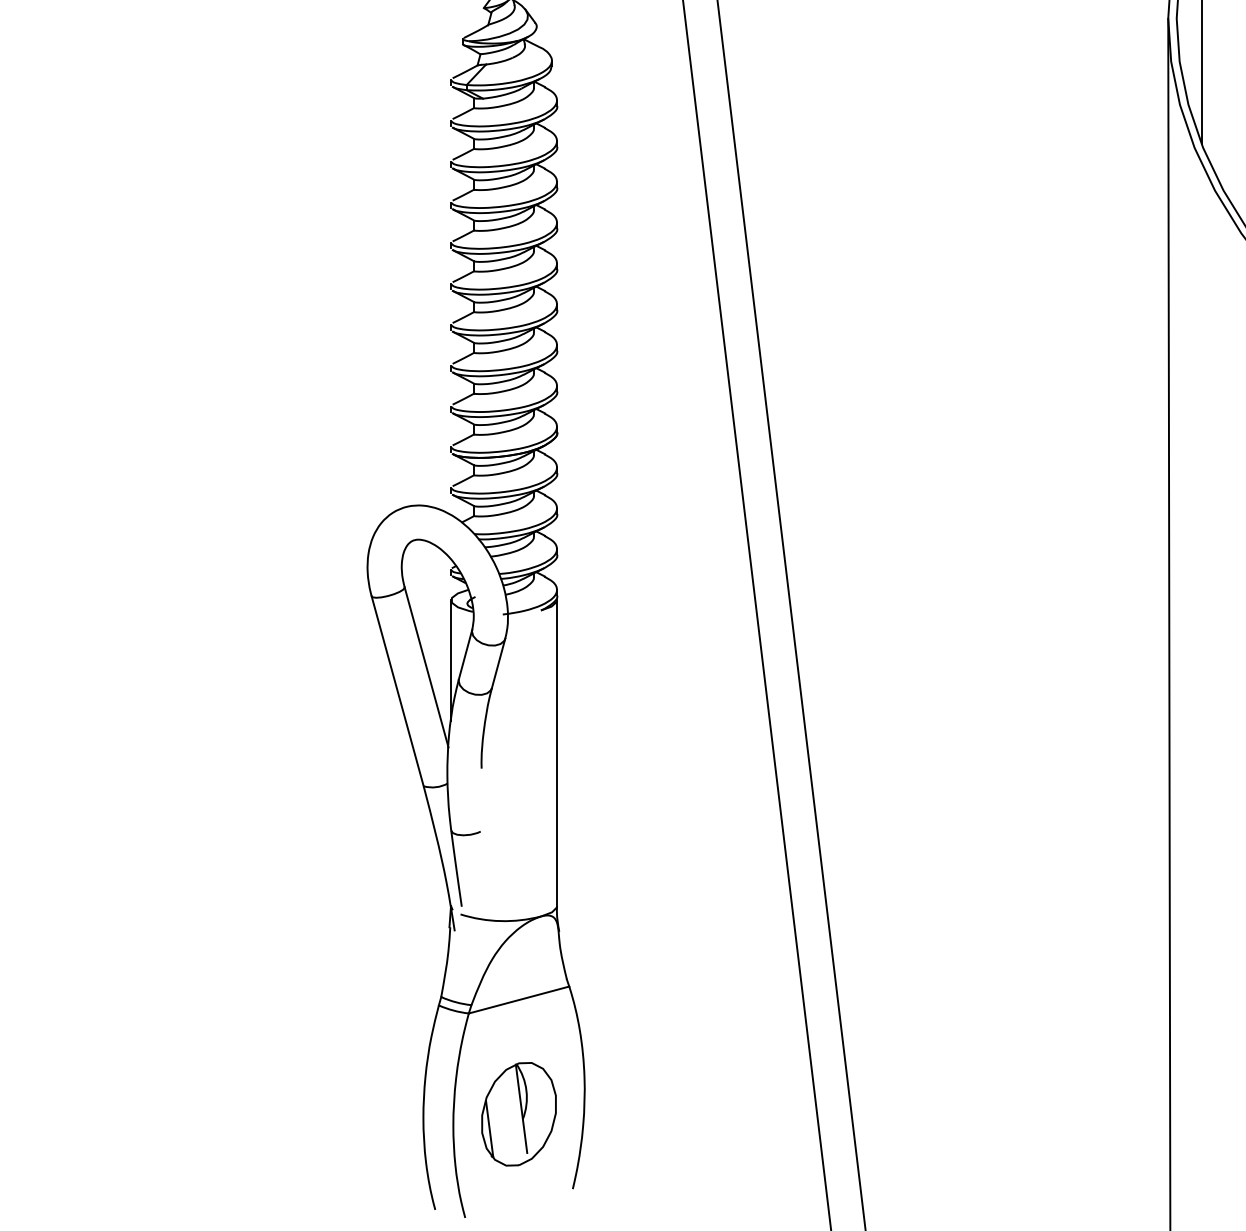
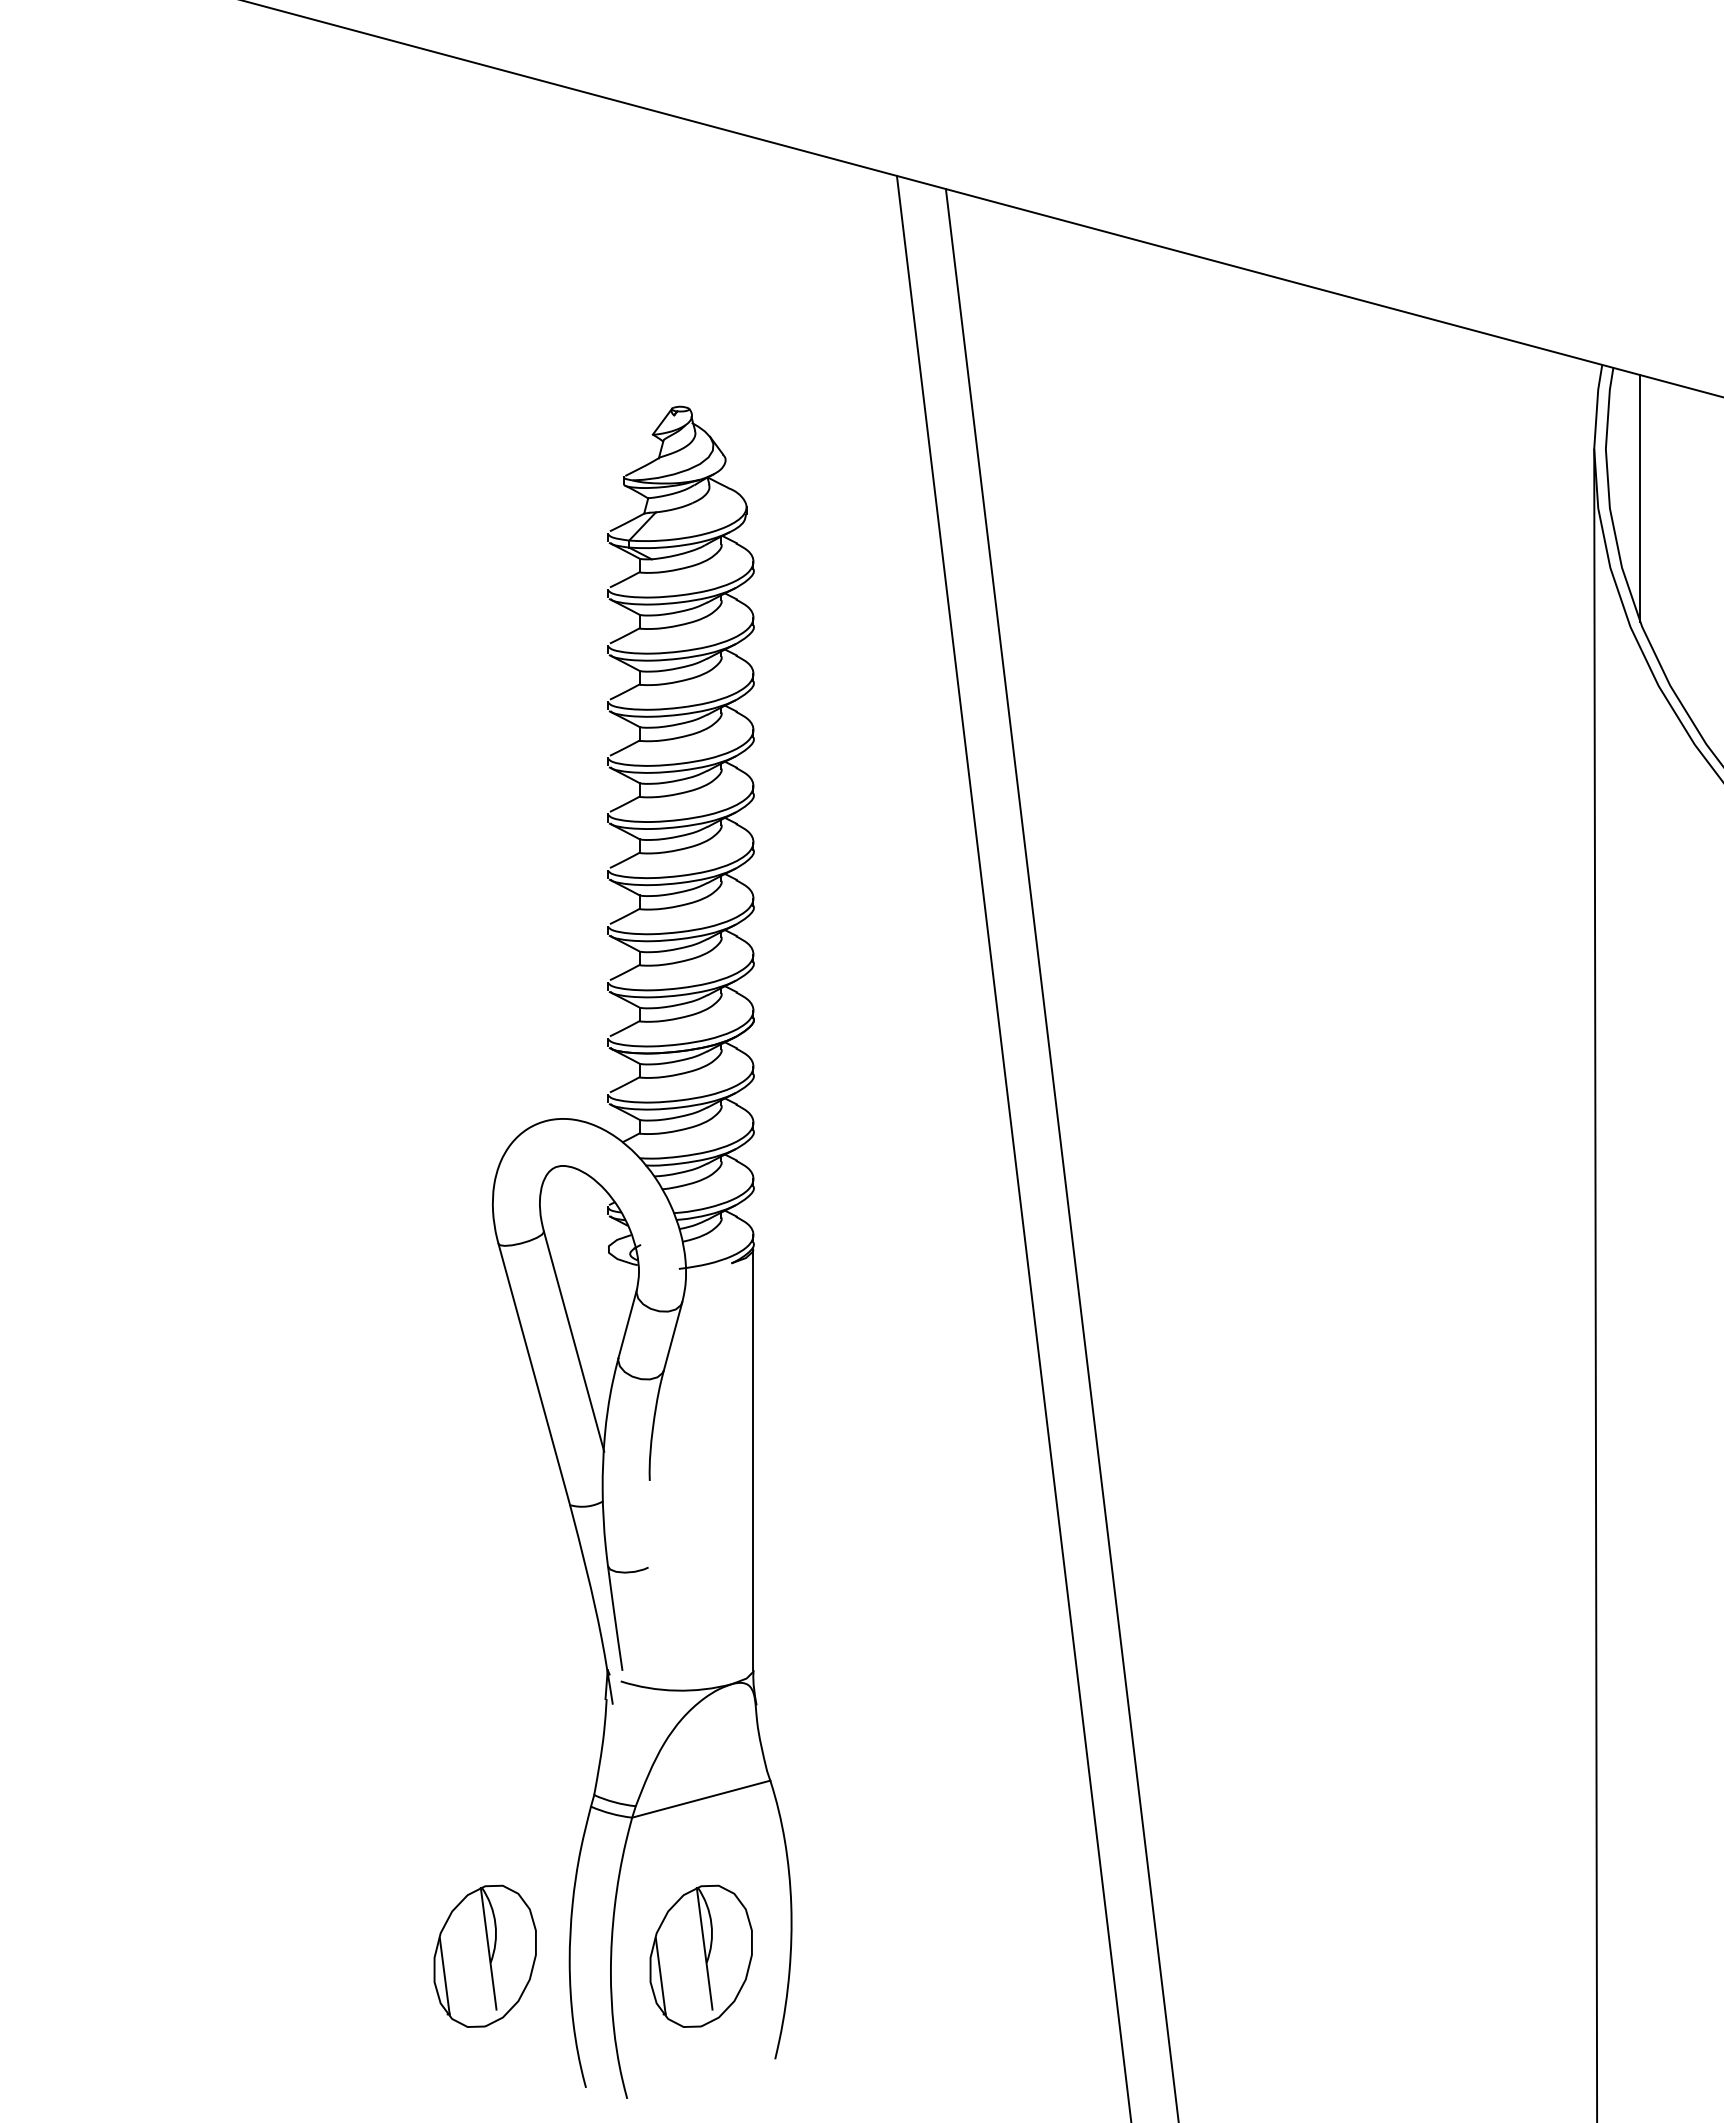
line: (450, 660) -> (607, 1332), removed
part: (361, 1113) -> (484, 1955), added

